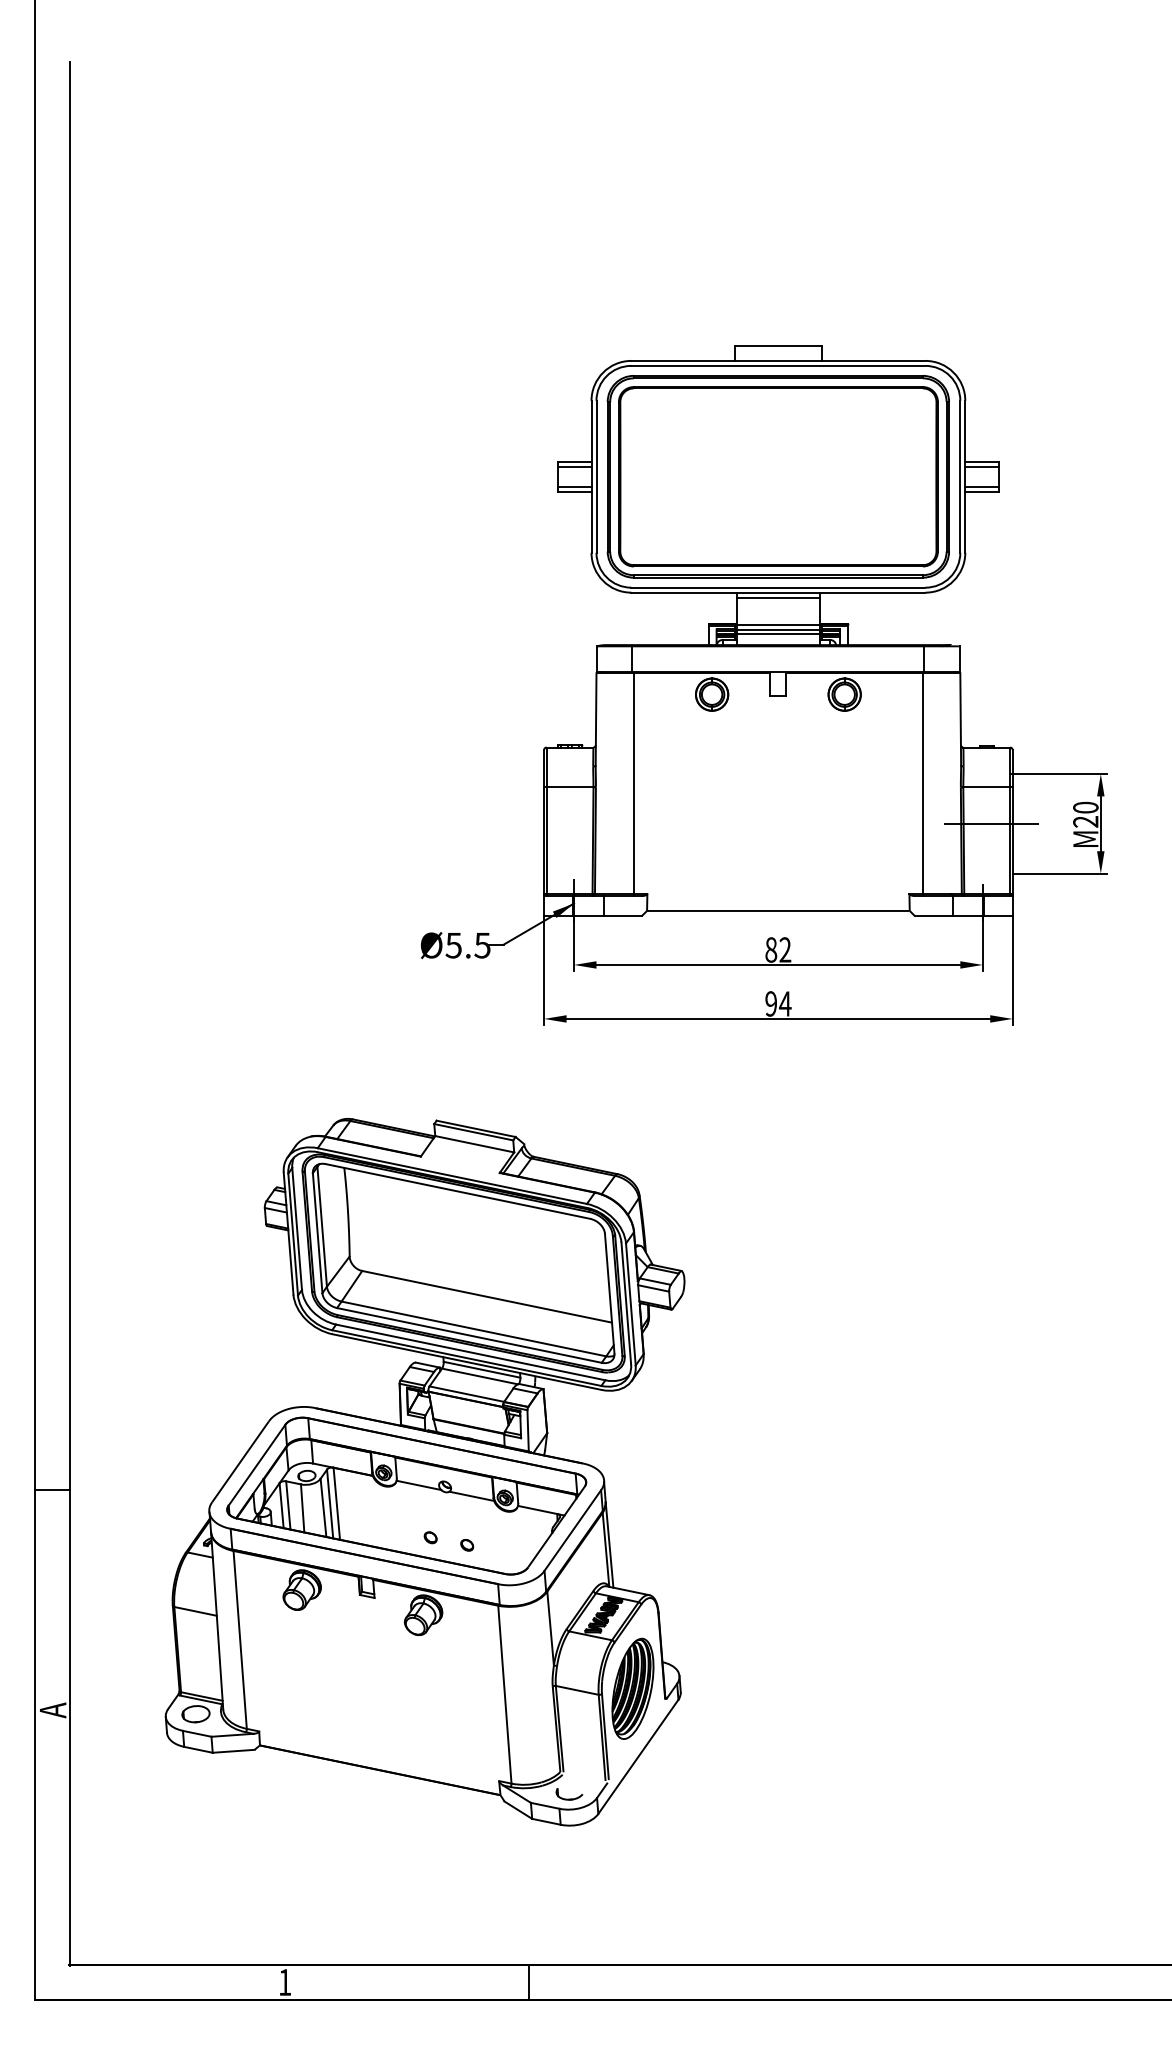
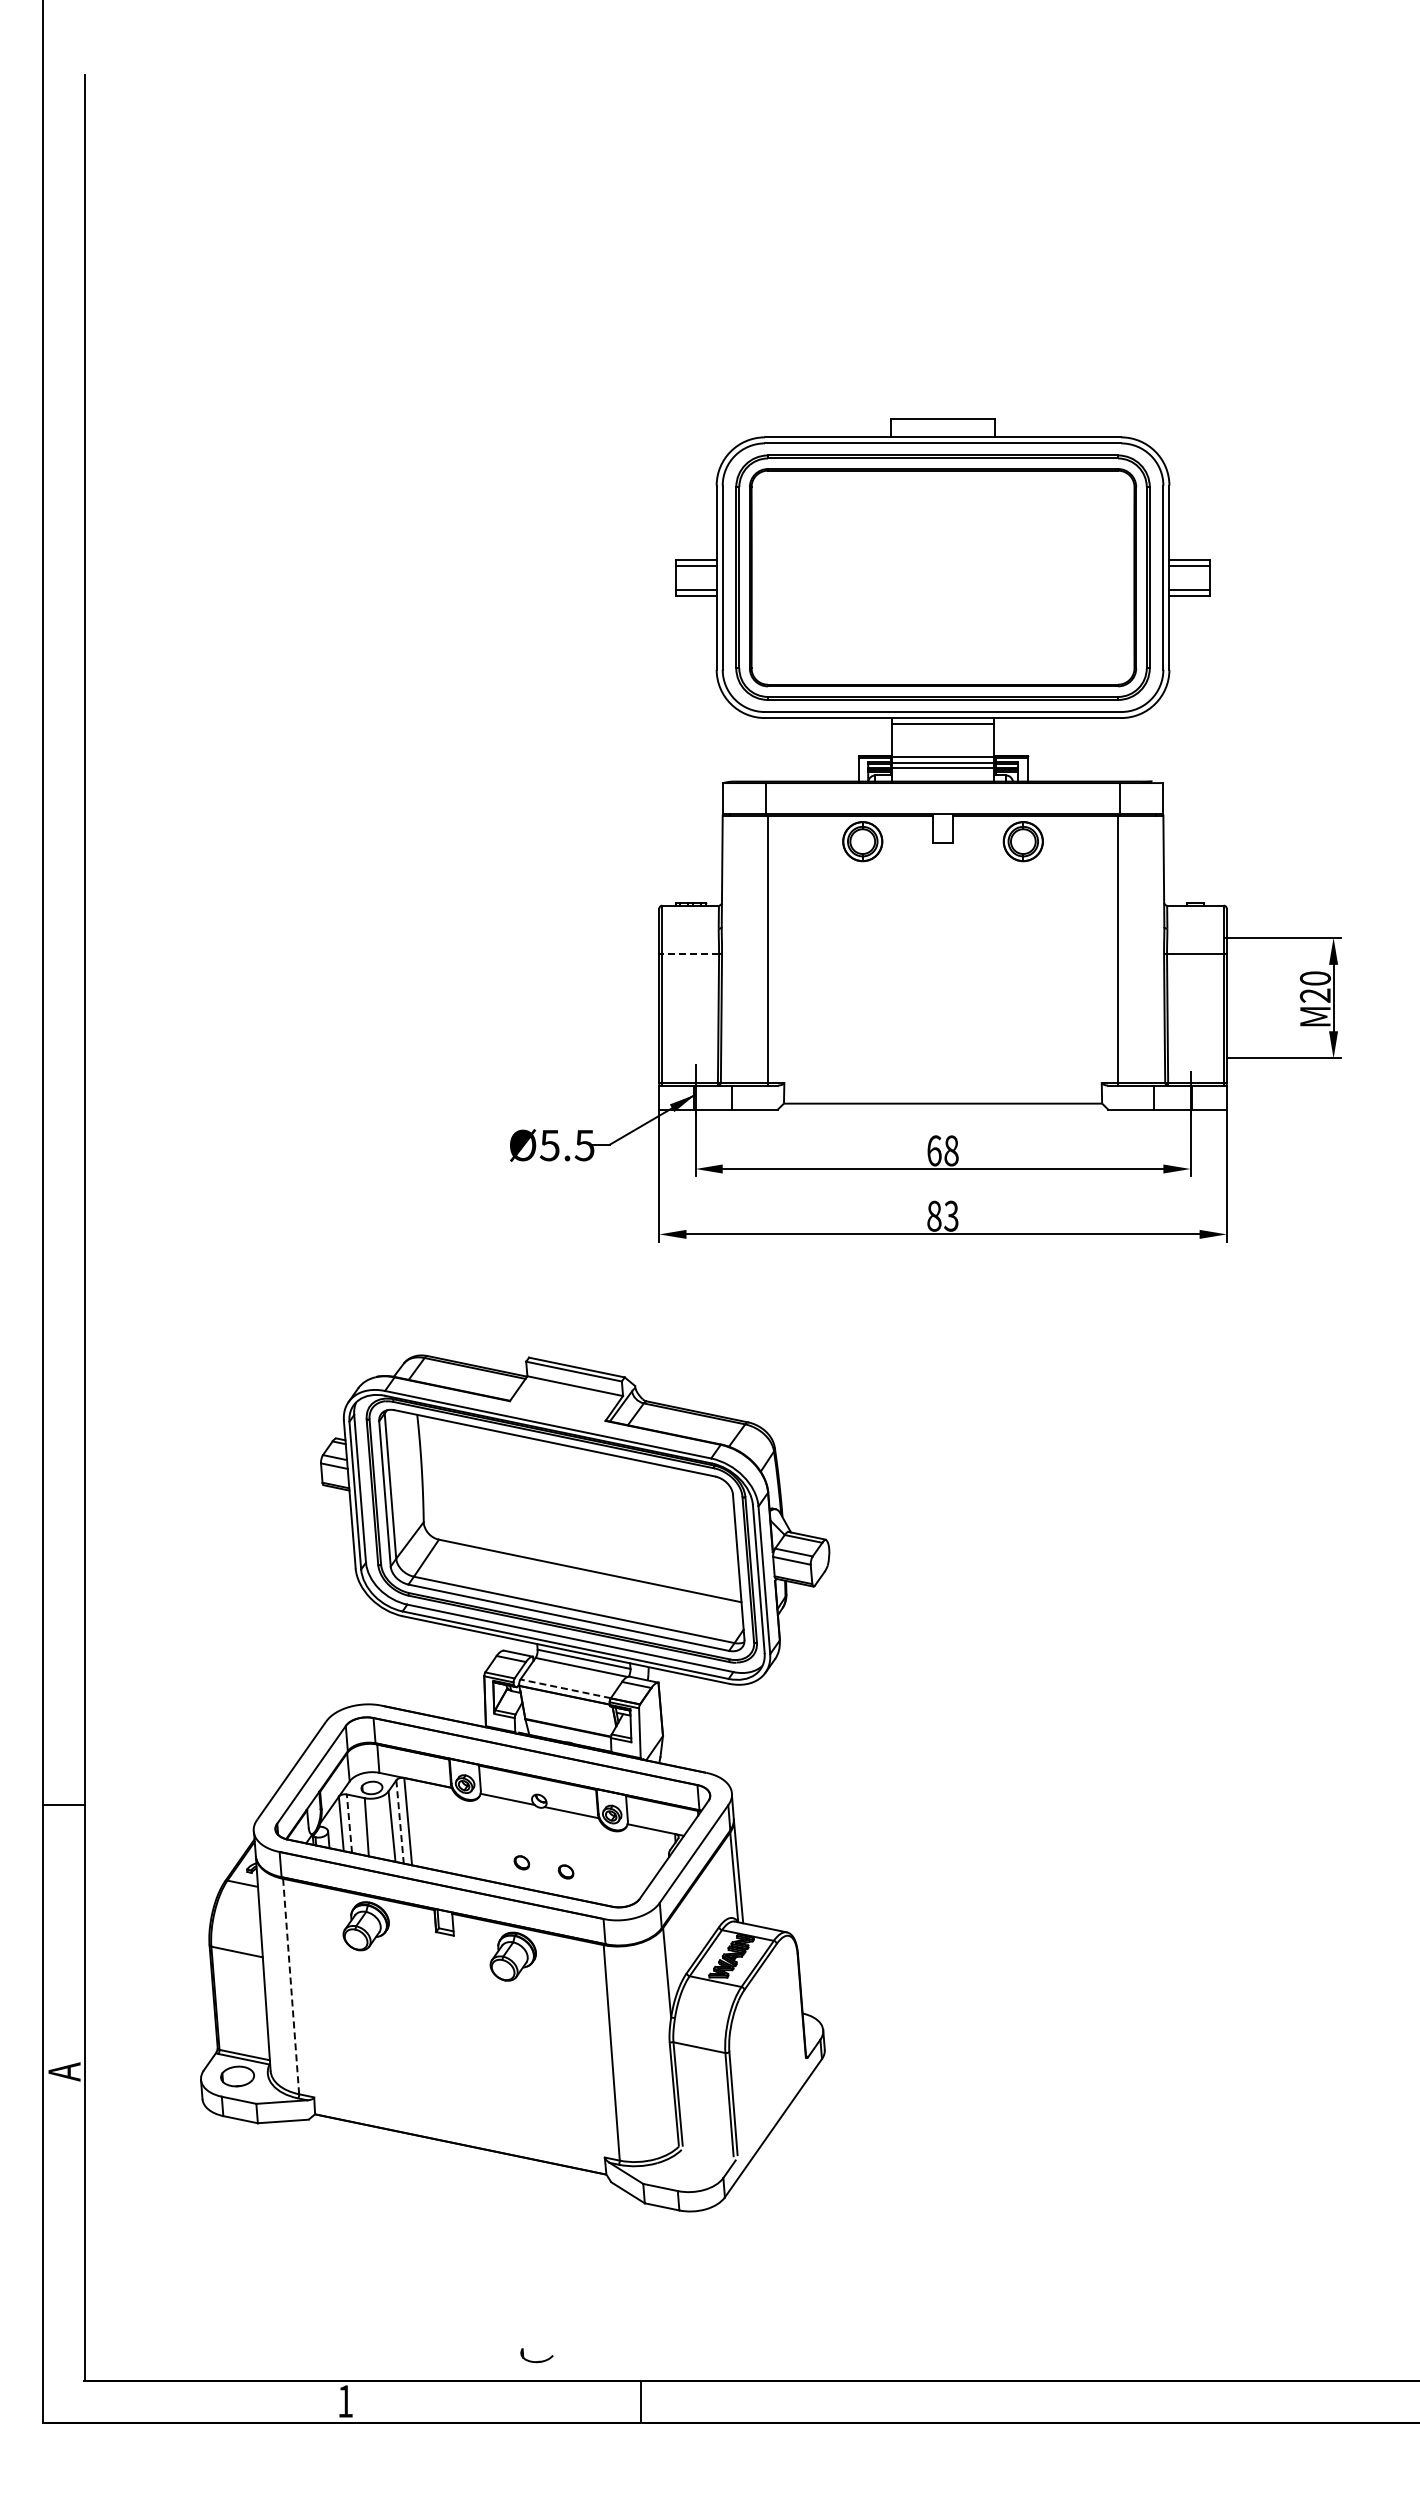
line: (569, 787) -> (690, 953), solid -> dashed
line: (990, 824) -> (1200, 998), removed
text: (777, 949) -> (942, 1150), 82 -> 68
text: (778, 1003) -> (943, 1215), 94 -> 83
line: (466, 1393) -> (565, 1688), solid -> dashed
line: (330, 1503) -> (400, 1821), solid -> dashed
line: (288, 1505) -> (349, 1823), solid -> dashed
line: (240, 1640) -> (291, 1987), solid -> dashed
part: (632, 1688) -> (766, 2045), removed
part: (569, 1794) -> (536, 2355), moved

